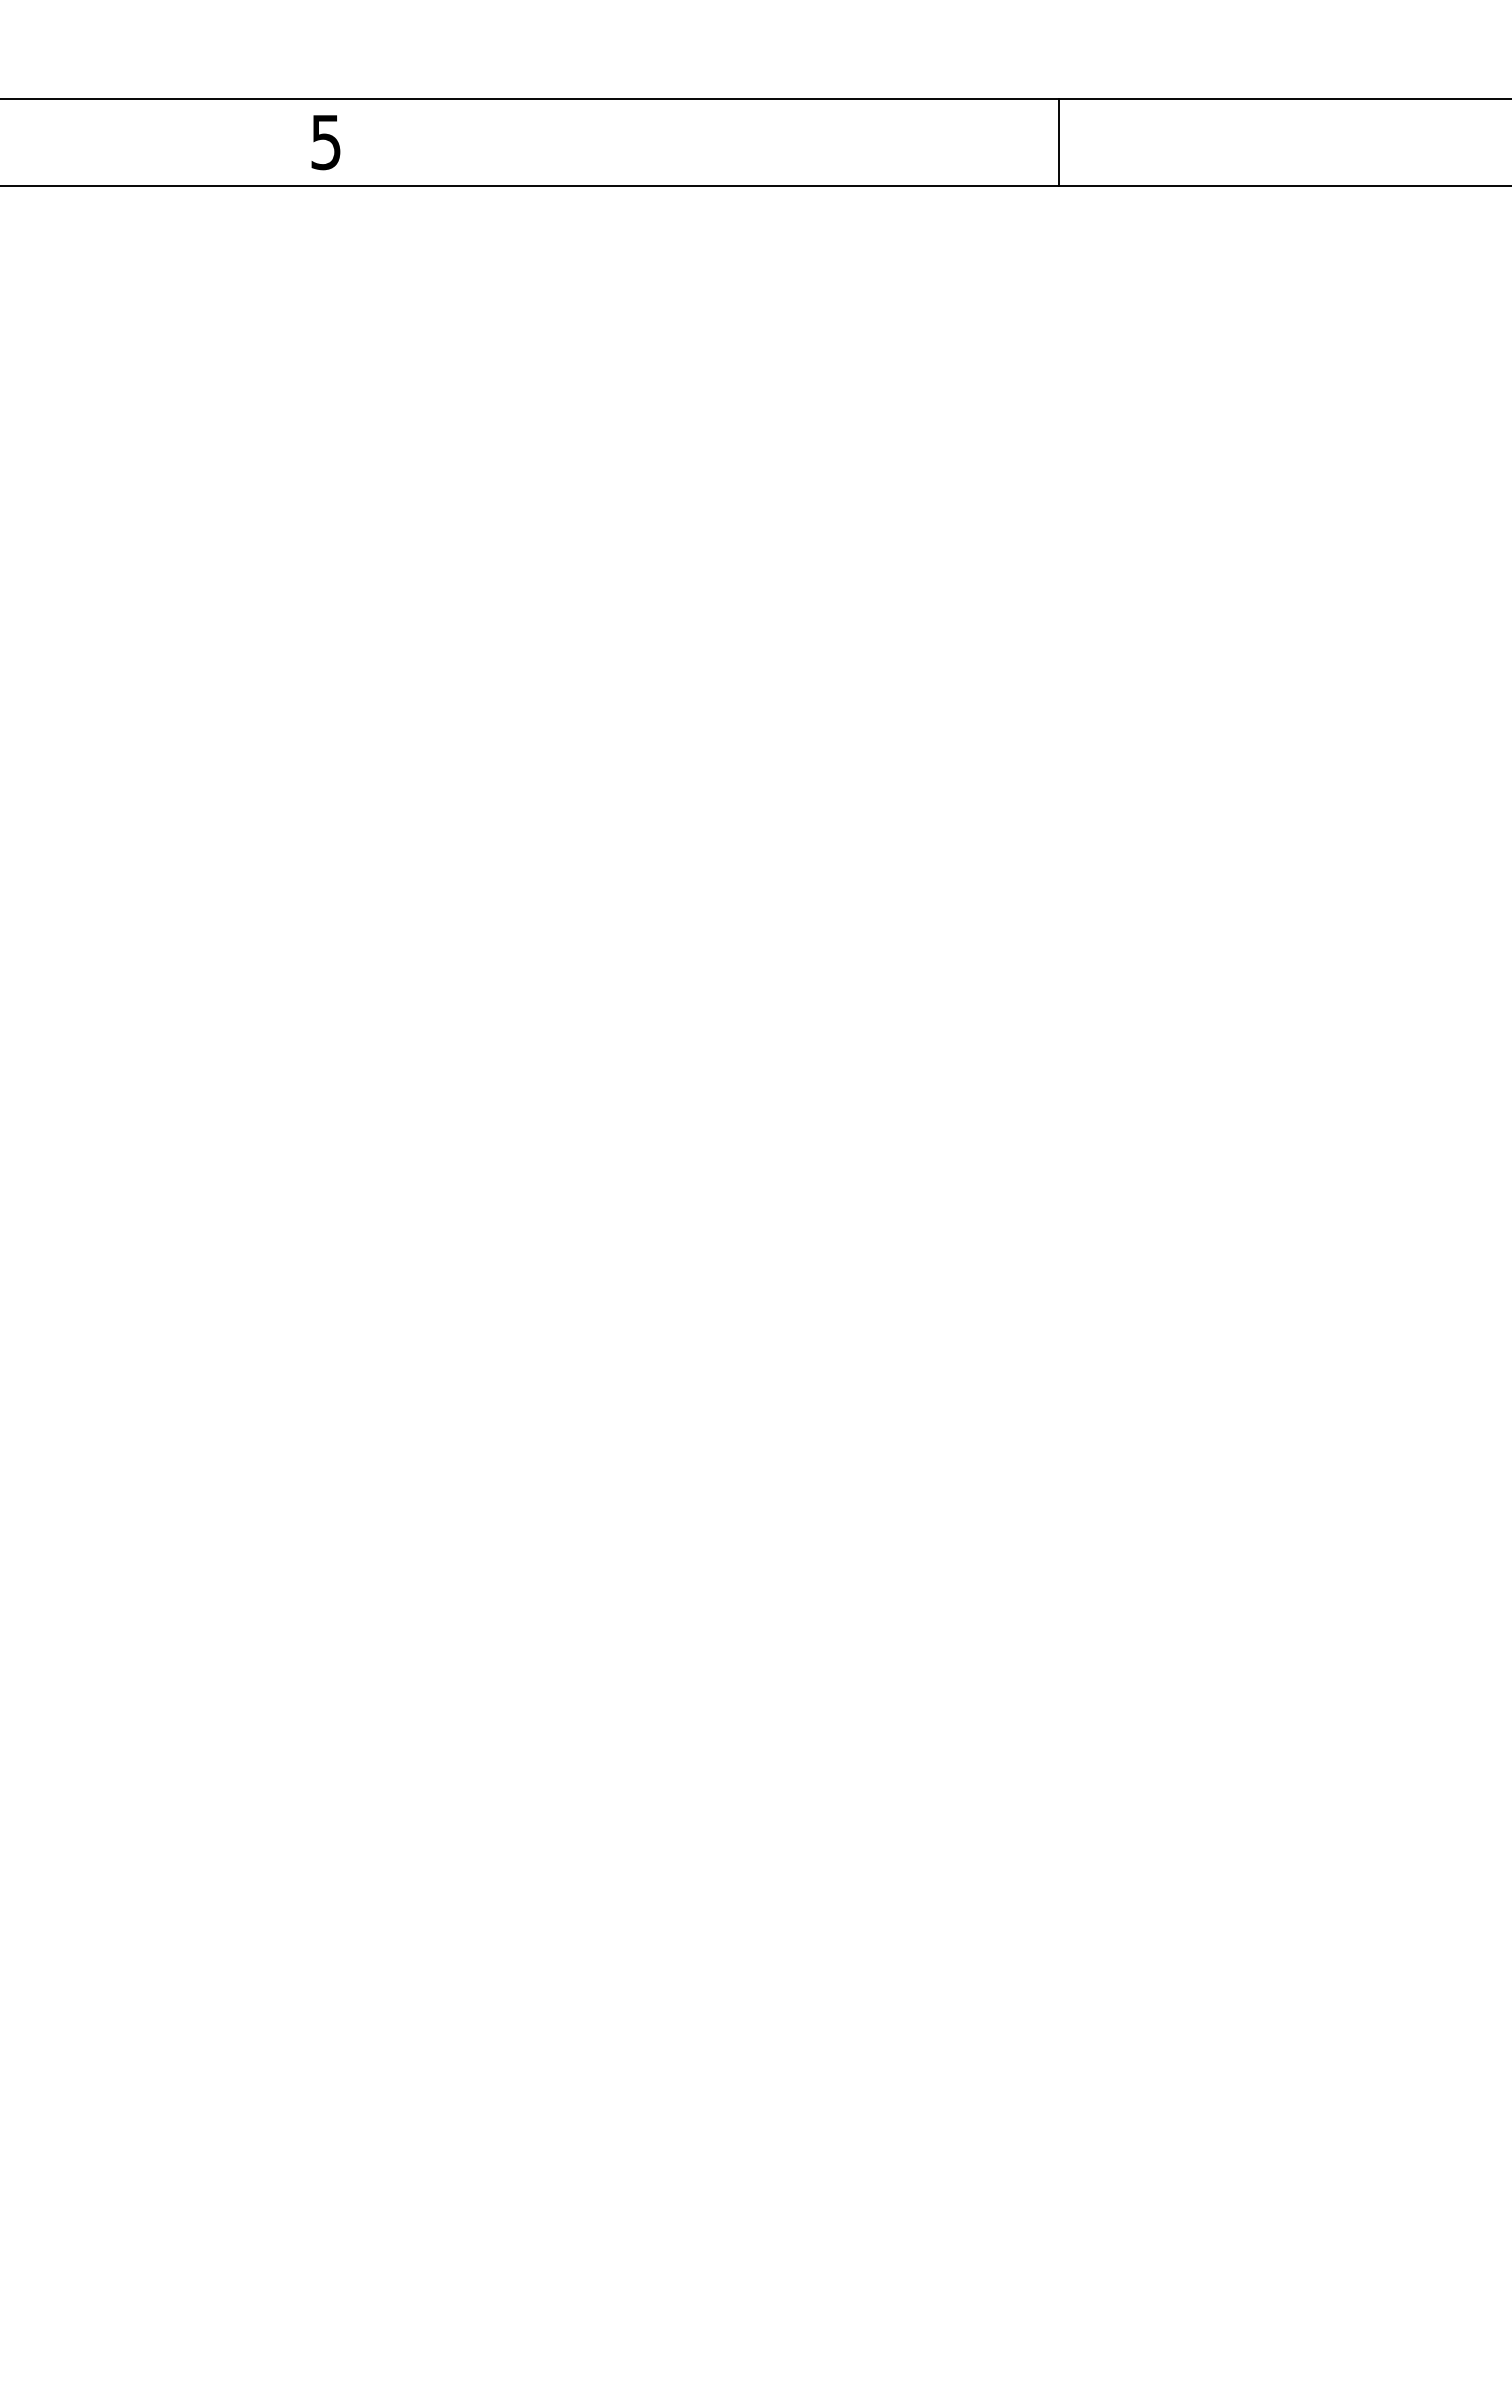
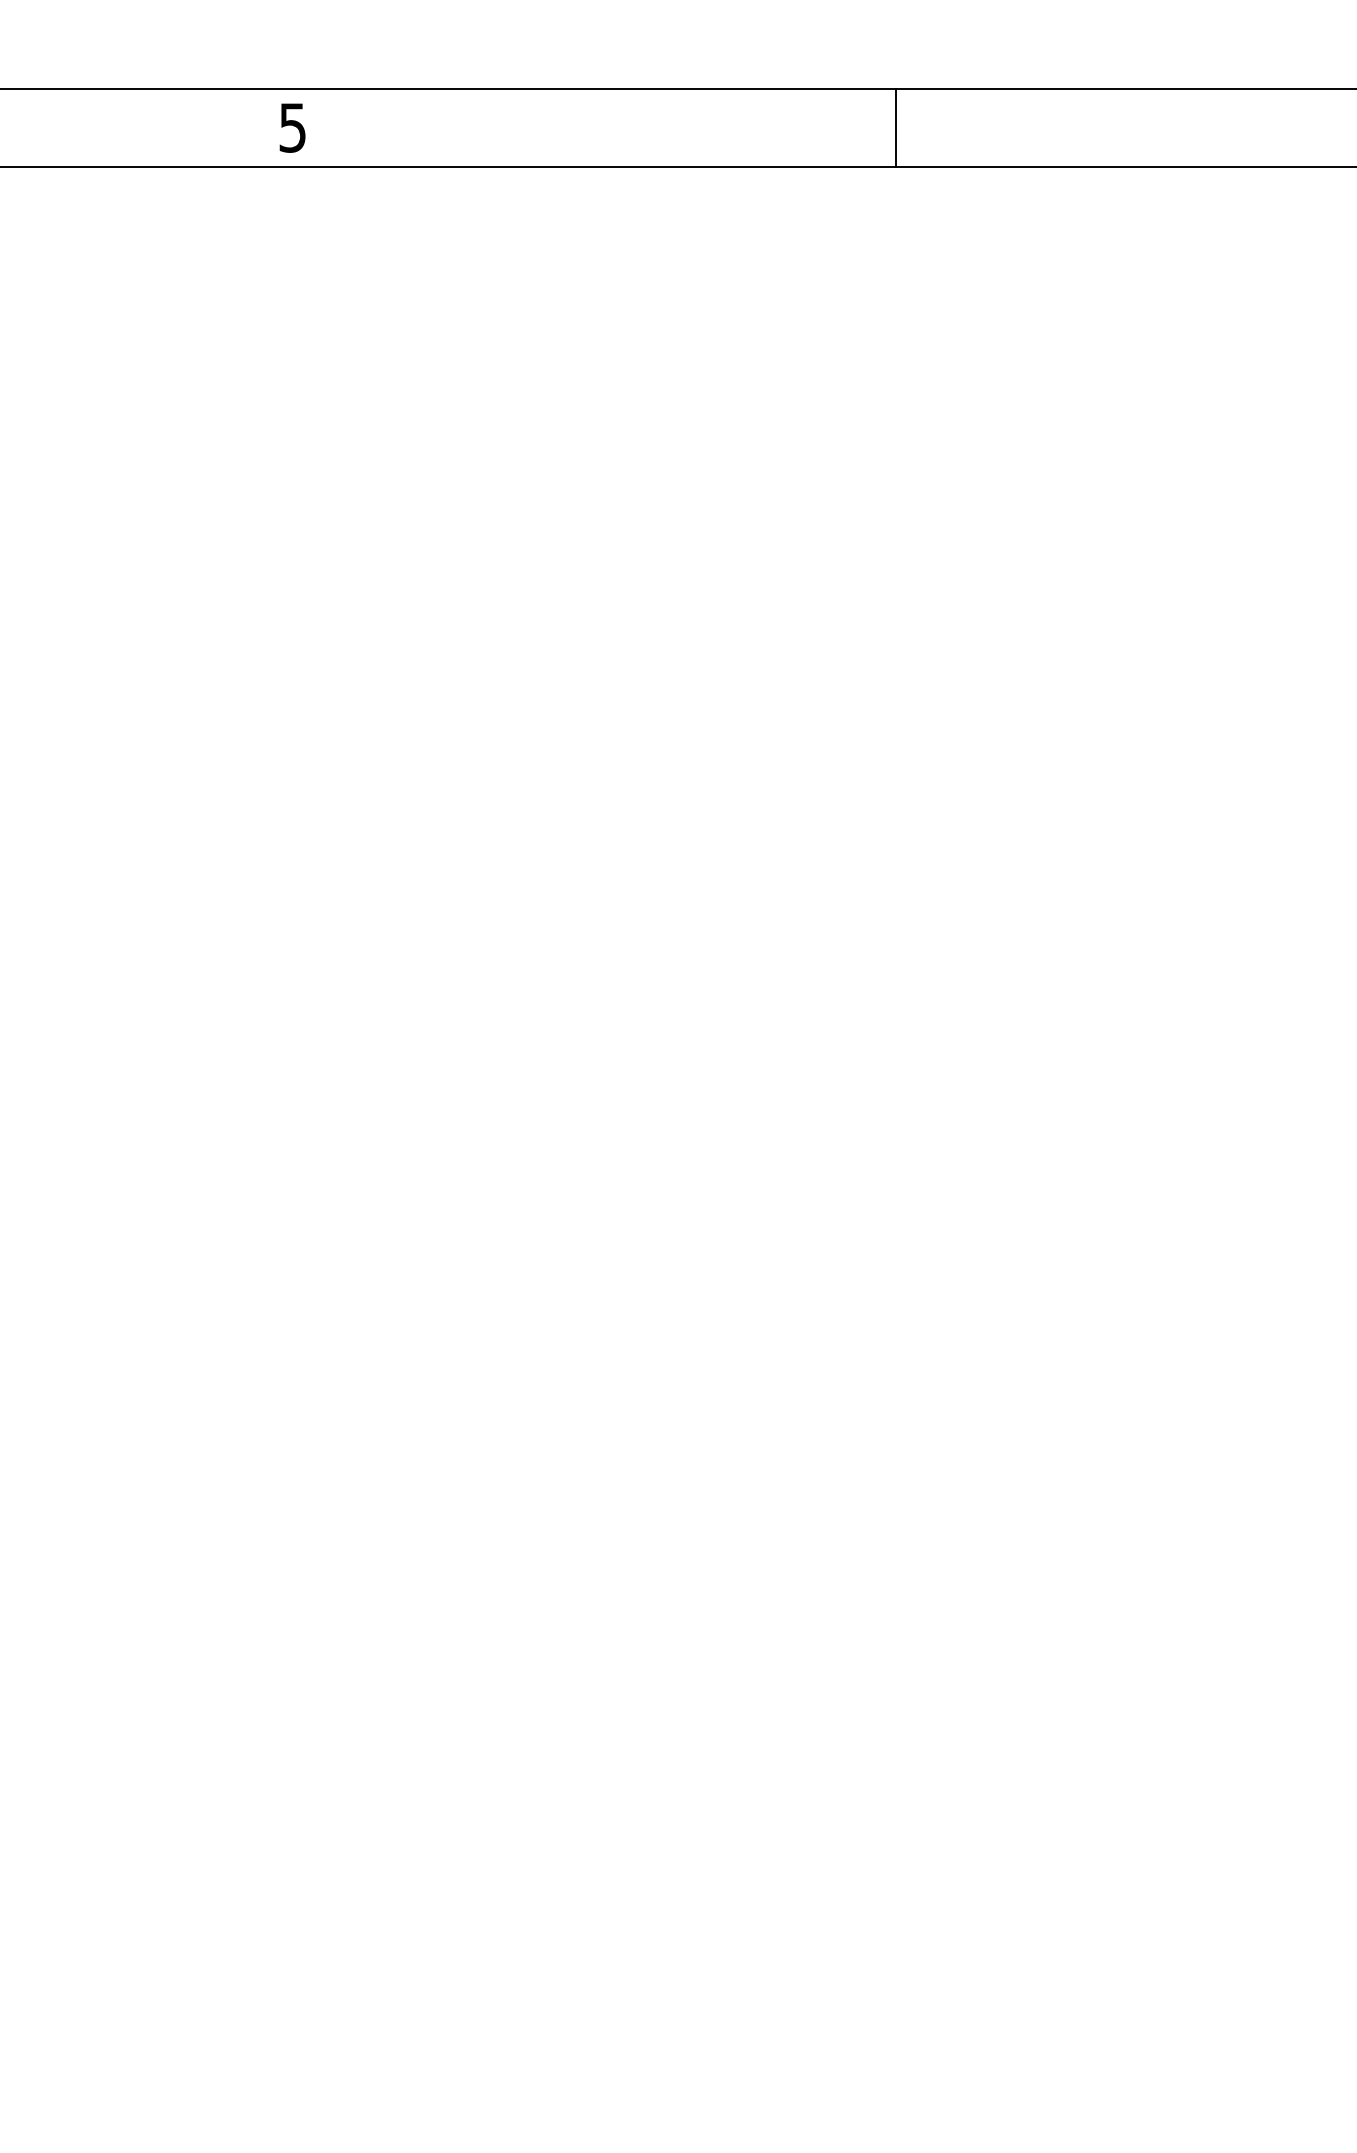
line: (1058, 142) -> (896, 128), moved

